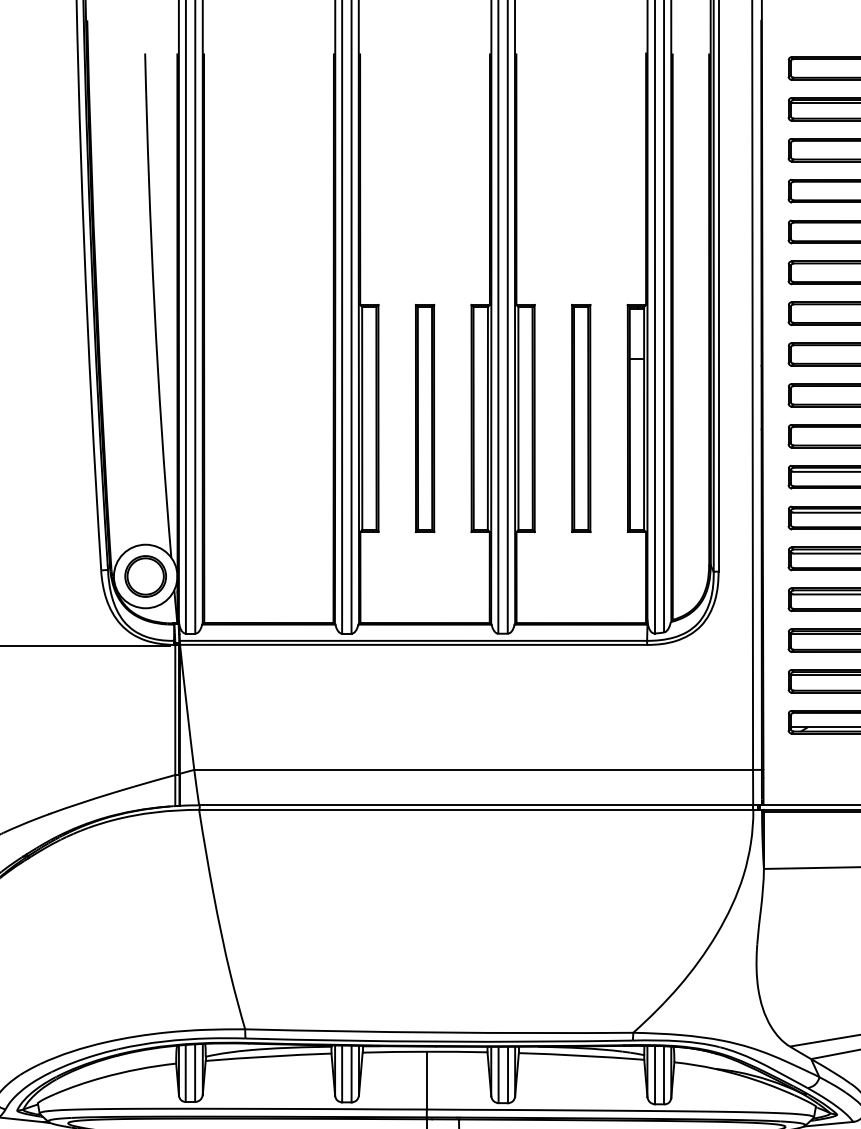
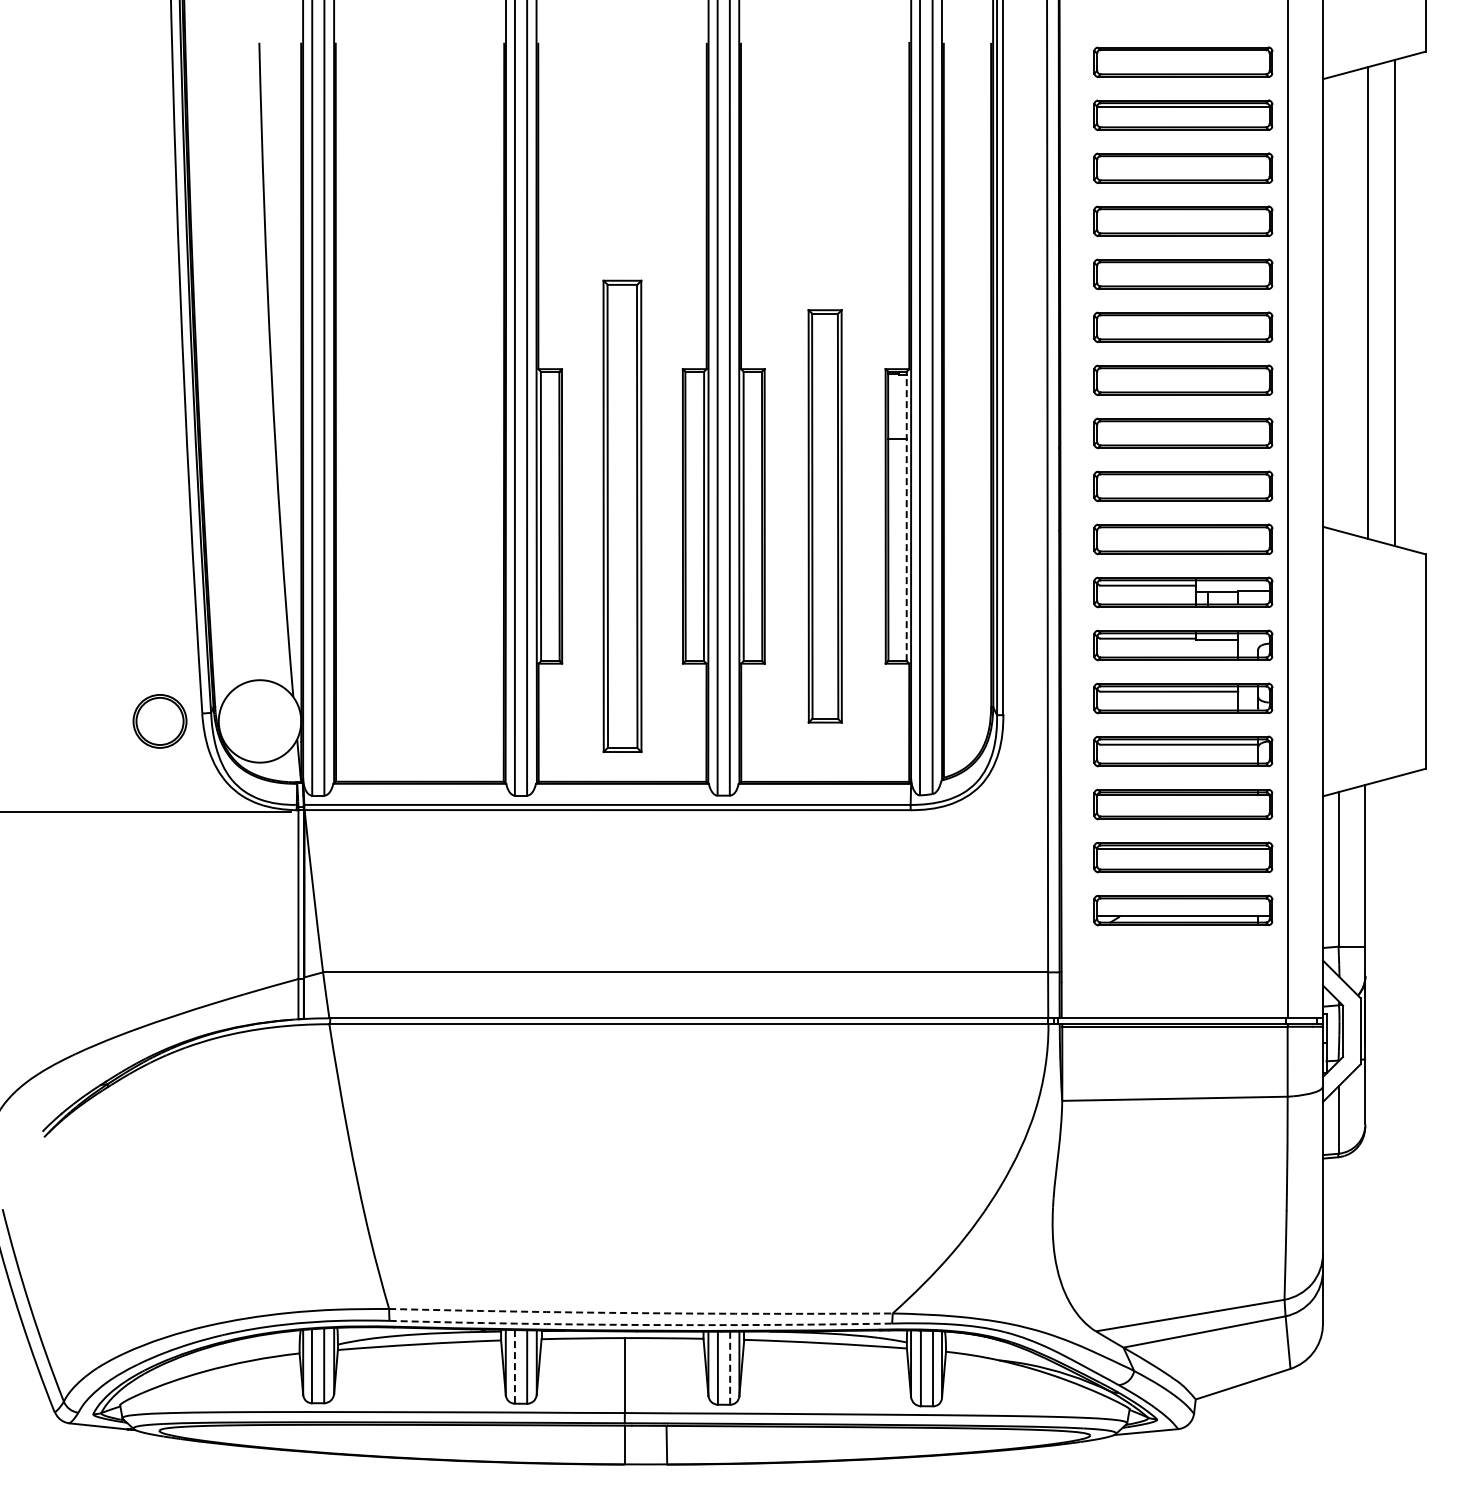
part: (425, 418) -> (622, 516), size x1.6
part: (580, 418) -> (824, 516), size x1.4
line: (643, 418) -> (906, 516), solid -> dashed
part: (145, 576) -> (159, 721), moved
arc: (438, 1032) -> (640, 1313), solid -> dashed
arc: (438, 1041) -> (640, 1324), solid -> dashed
line: (341, 1073) -> (514, 1366), solid -> dashed
line: (508, 1075) -> (730, 1368), solid -> dashed

